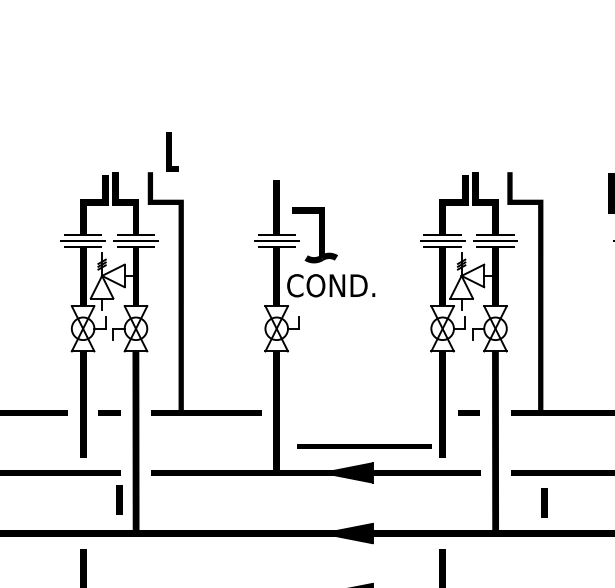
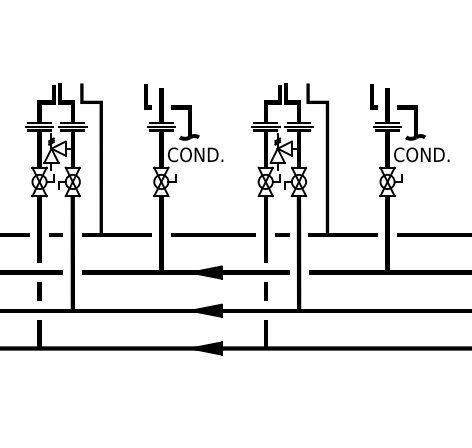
line: (172, 151) -> (147, 96), moved
line: (364, 445) -> (213, 234), moved
line: (119, 499) -> (39, 291), moved
line: (543, 502) -> (265, 291), moved

